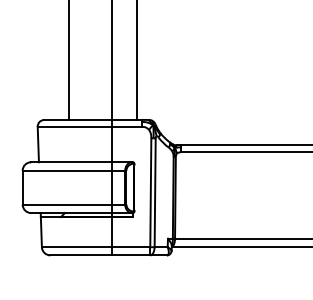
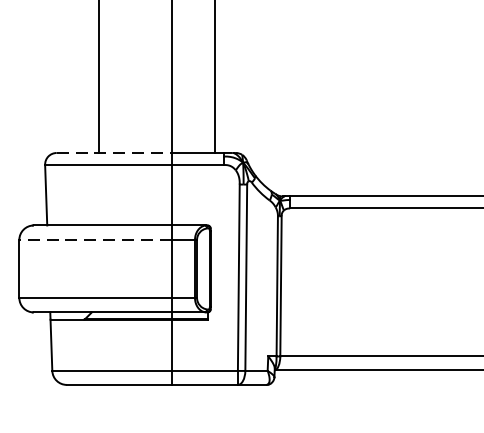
line: (78, 119) -> (114, 152), solid -> dashed
line: (66, 170) -> (94, 239), solid -> dashed

